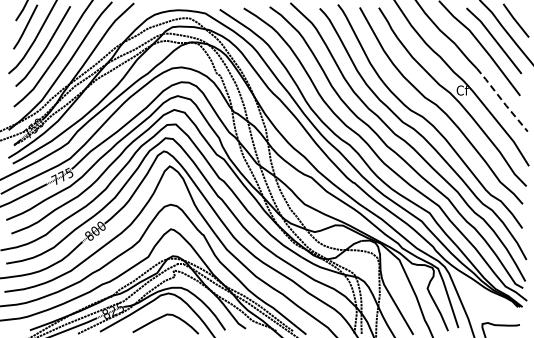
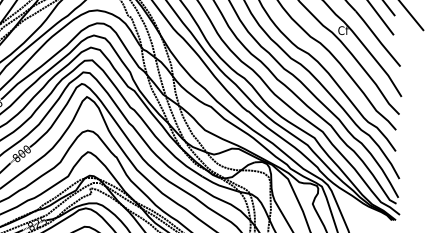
line: (501, 100) -> (377, 39), dashed -> solid

